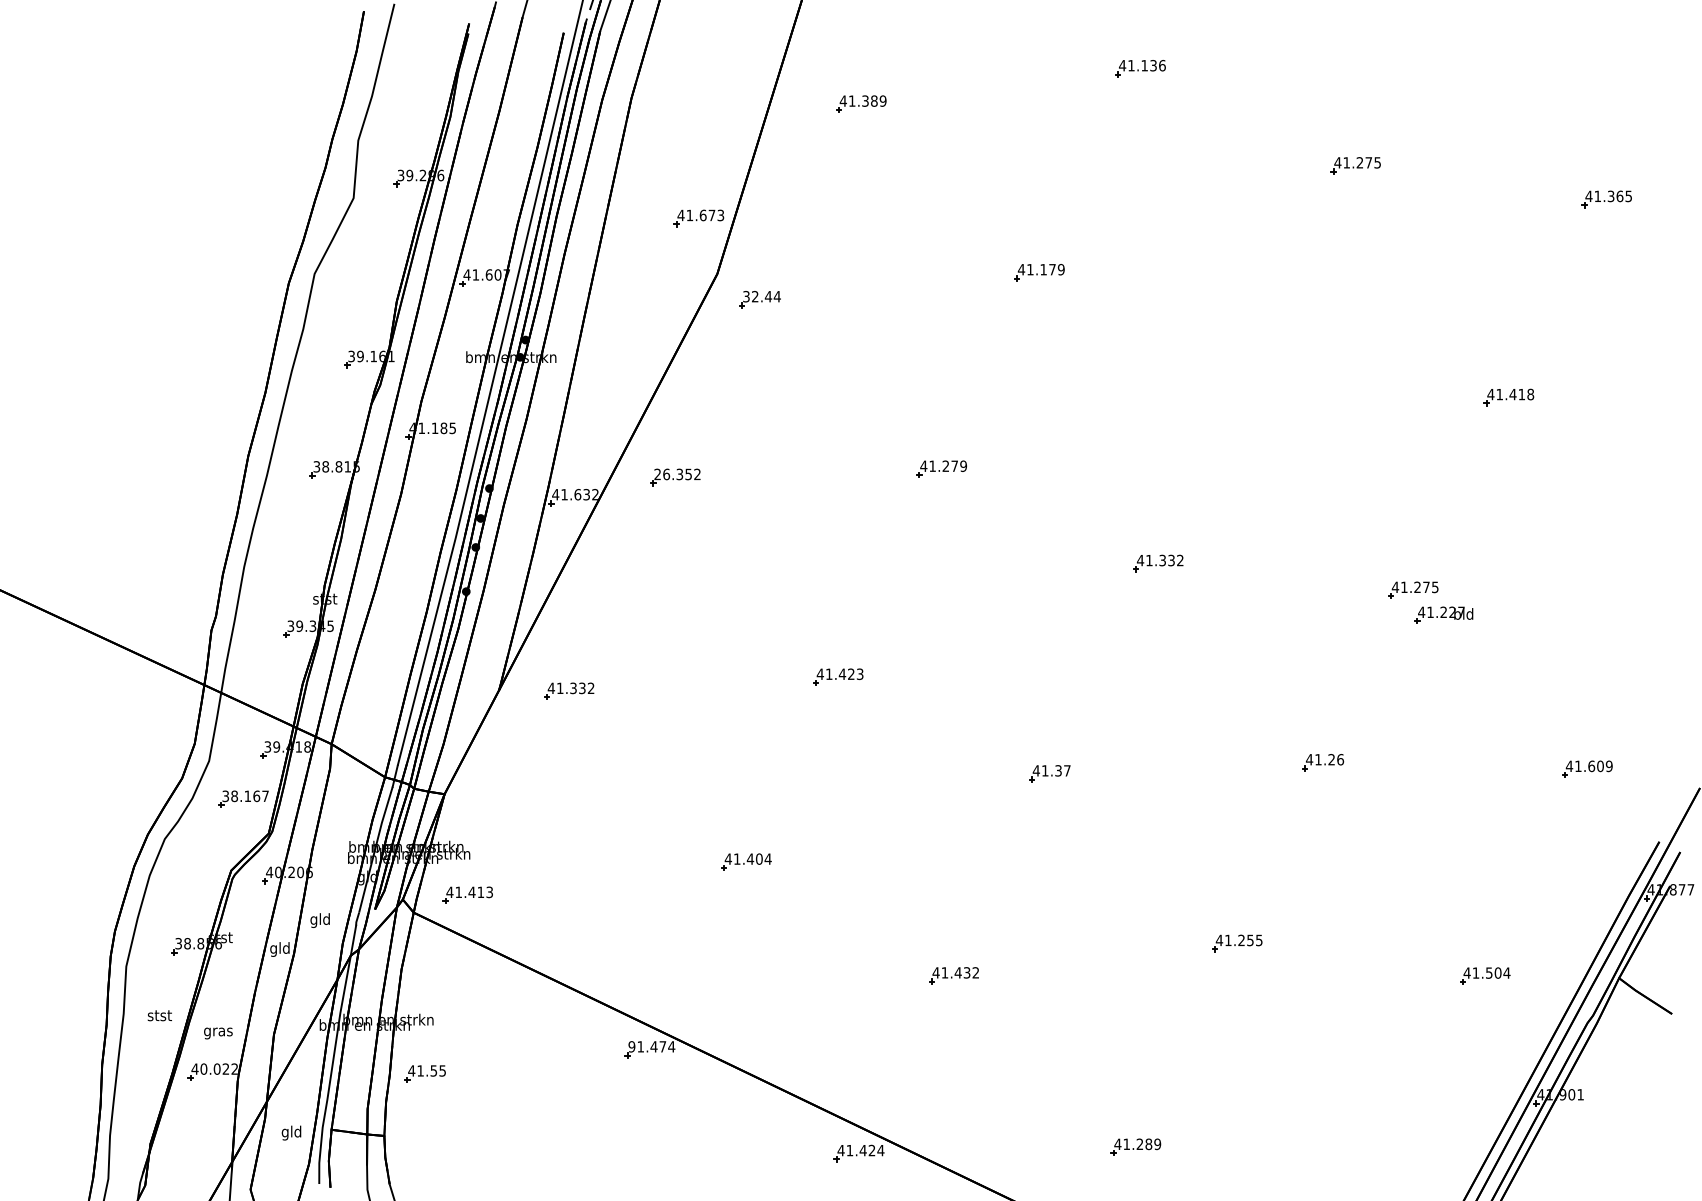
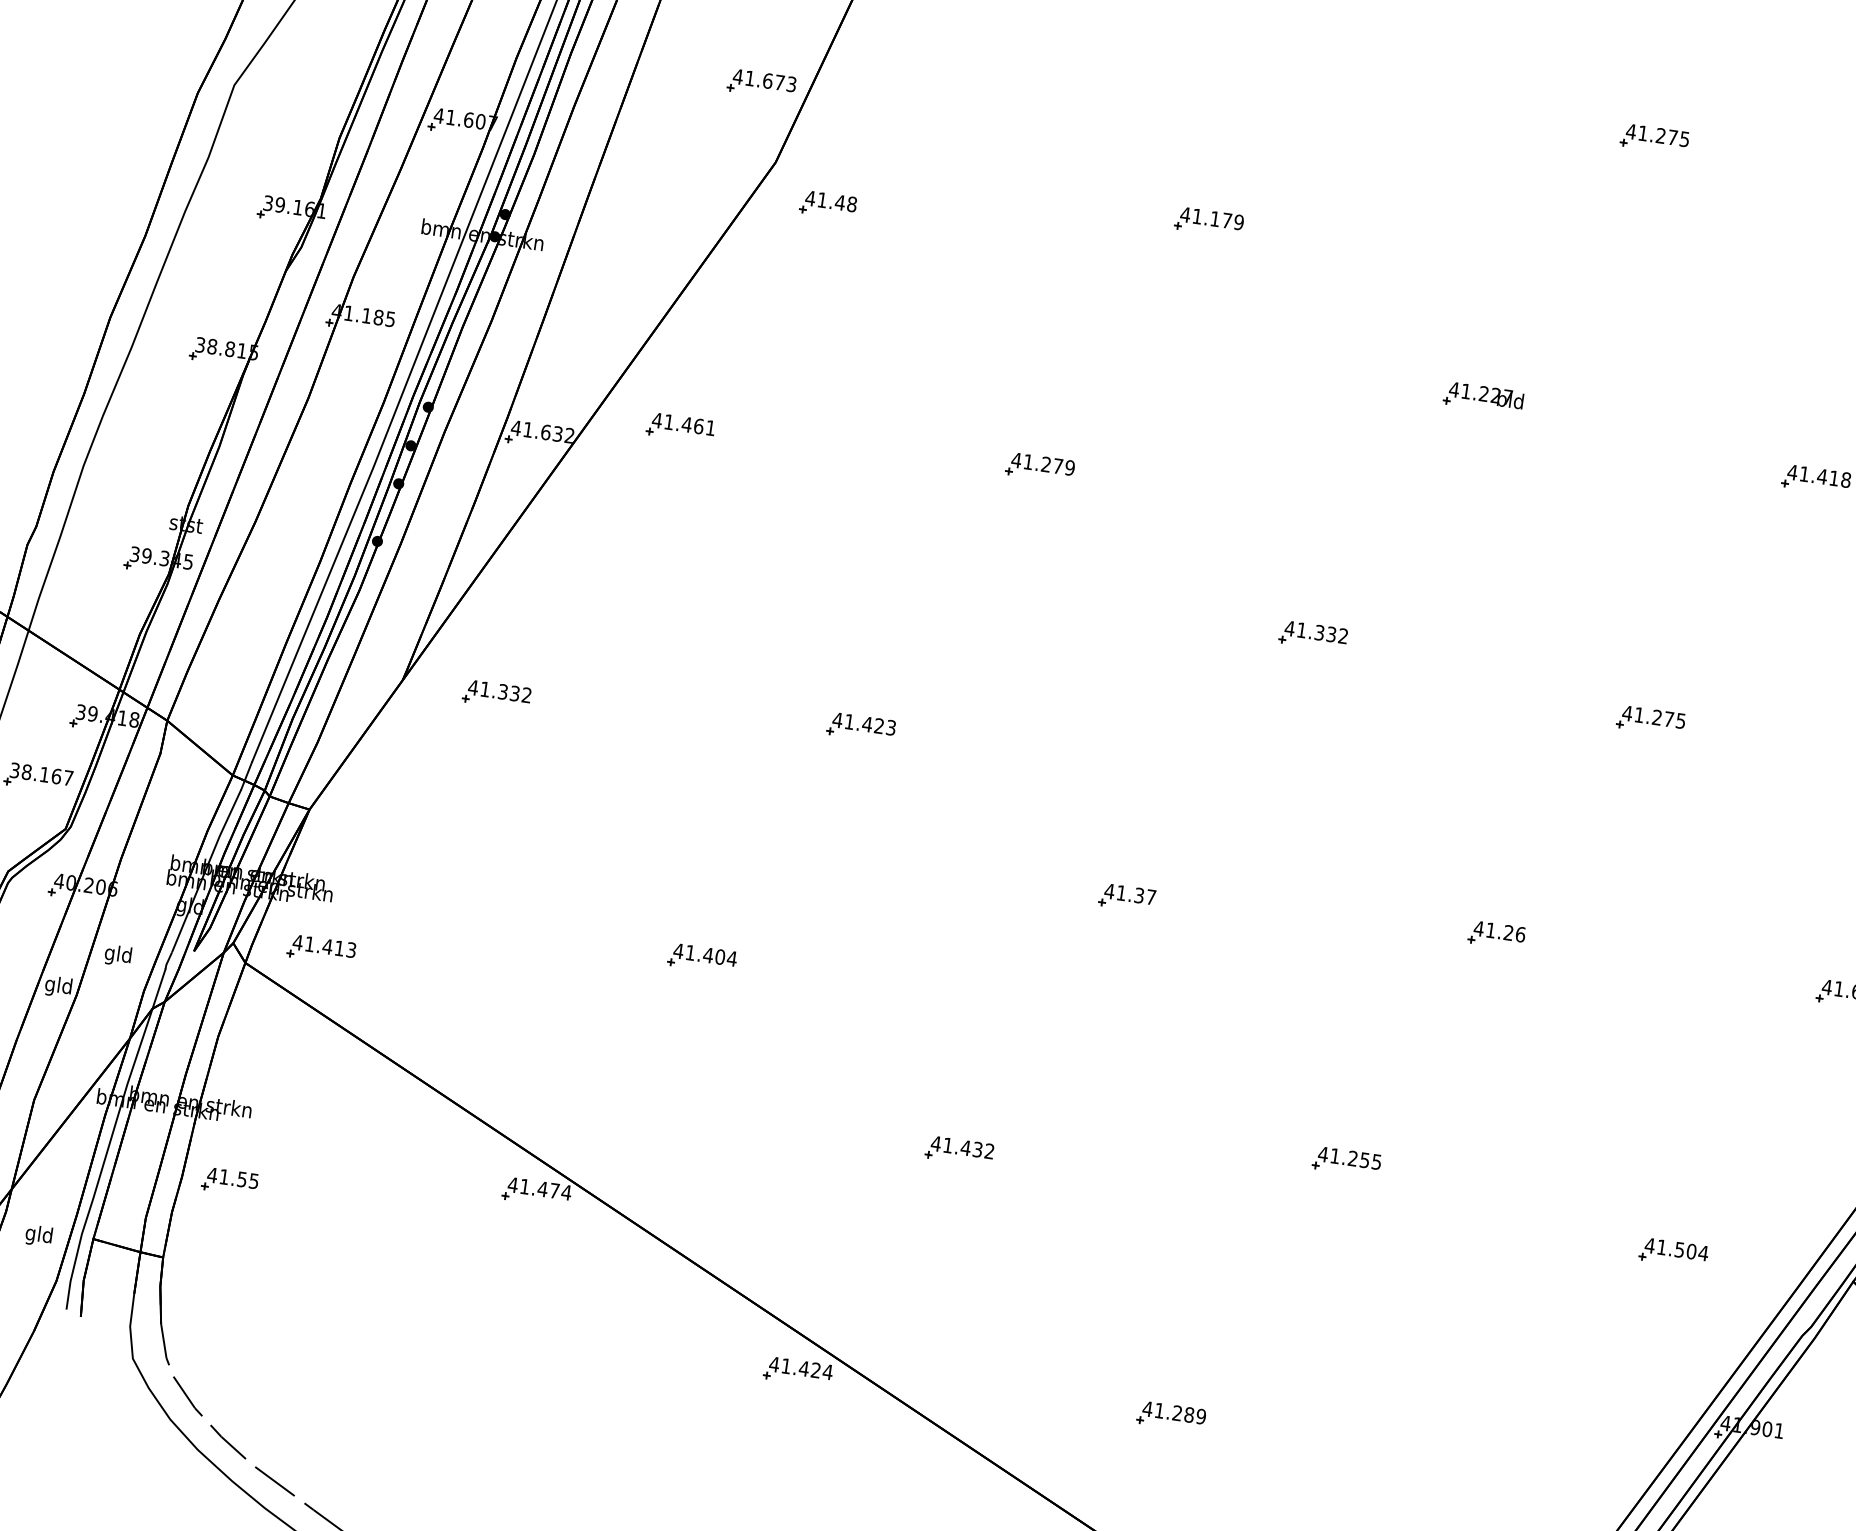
text: (761, 296) -> (830, 201), 32.44 -> 41.48
text: (677, 474) -> (683, 424), 26.352 -> 41.461
part: (1443, 614) -> (1483, 396), moved
text: (631, 1046) -> (512, 1184), 91.474 -> 41.474

